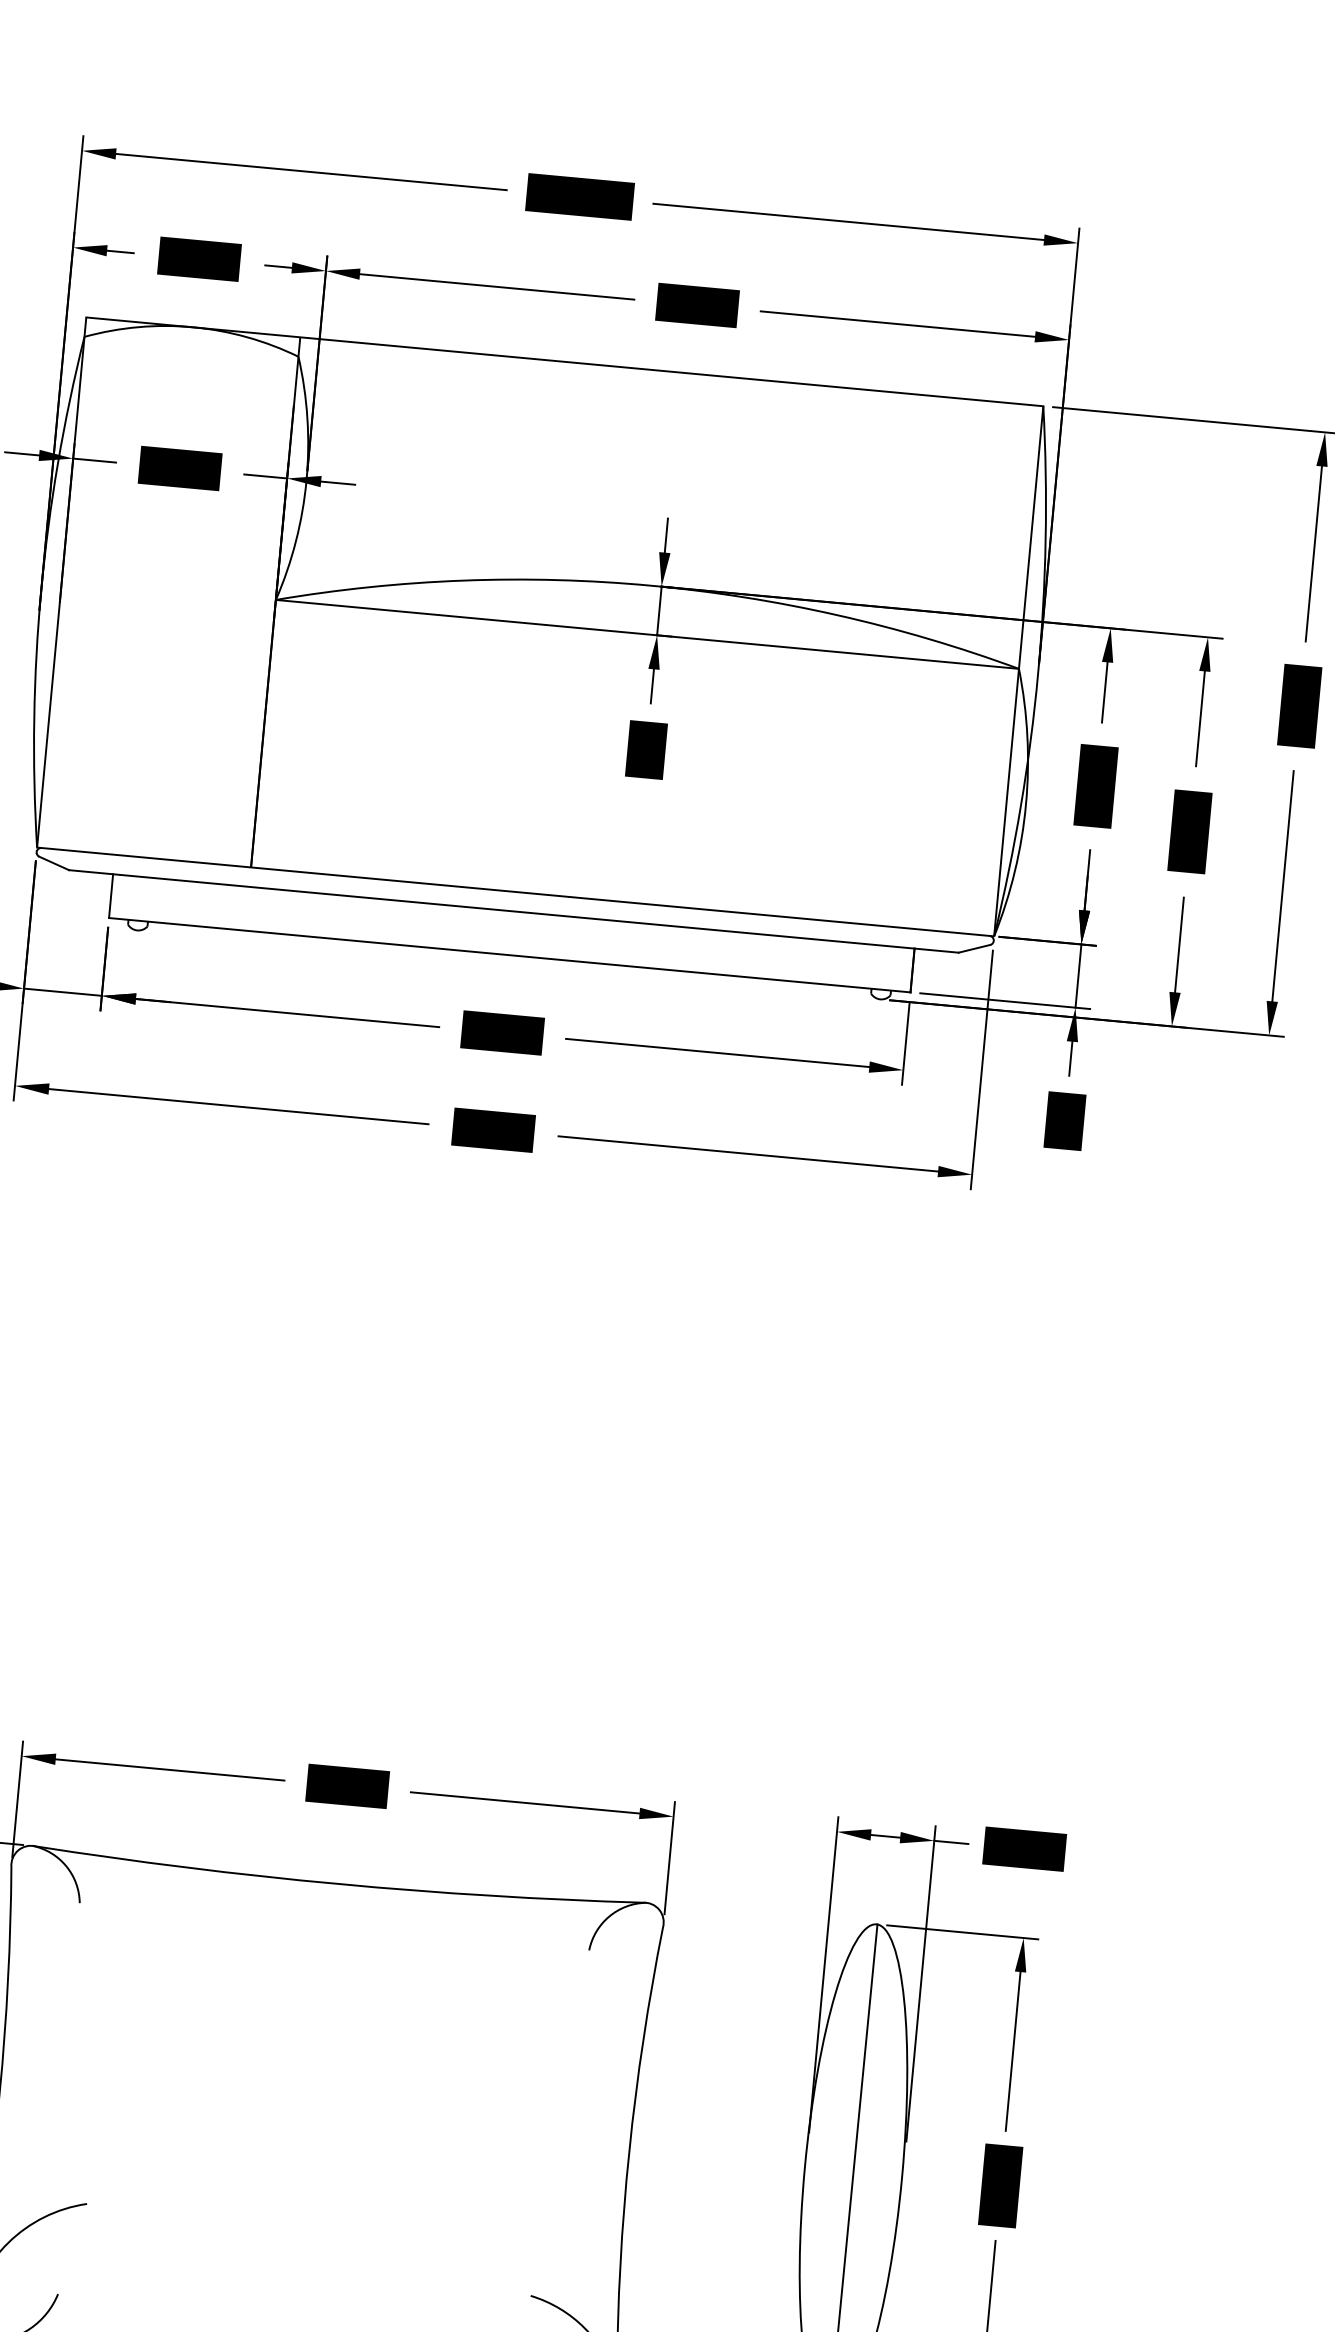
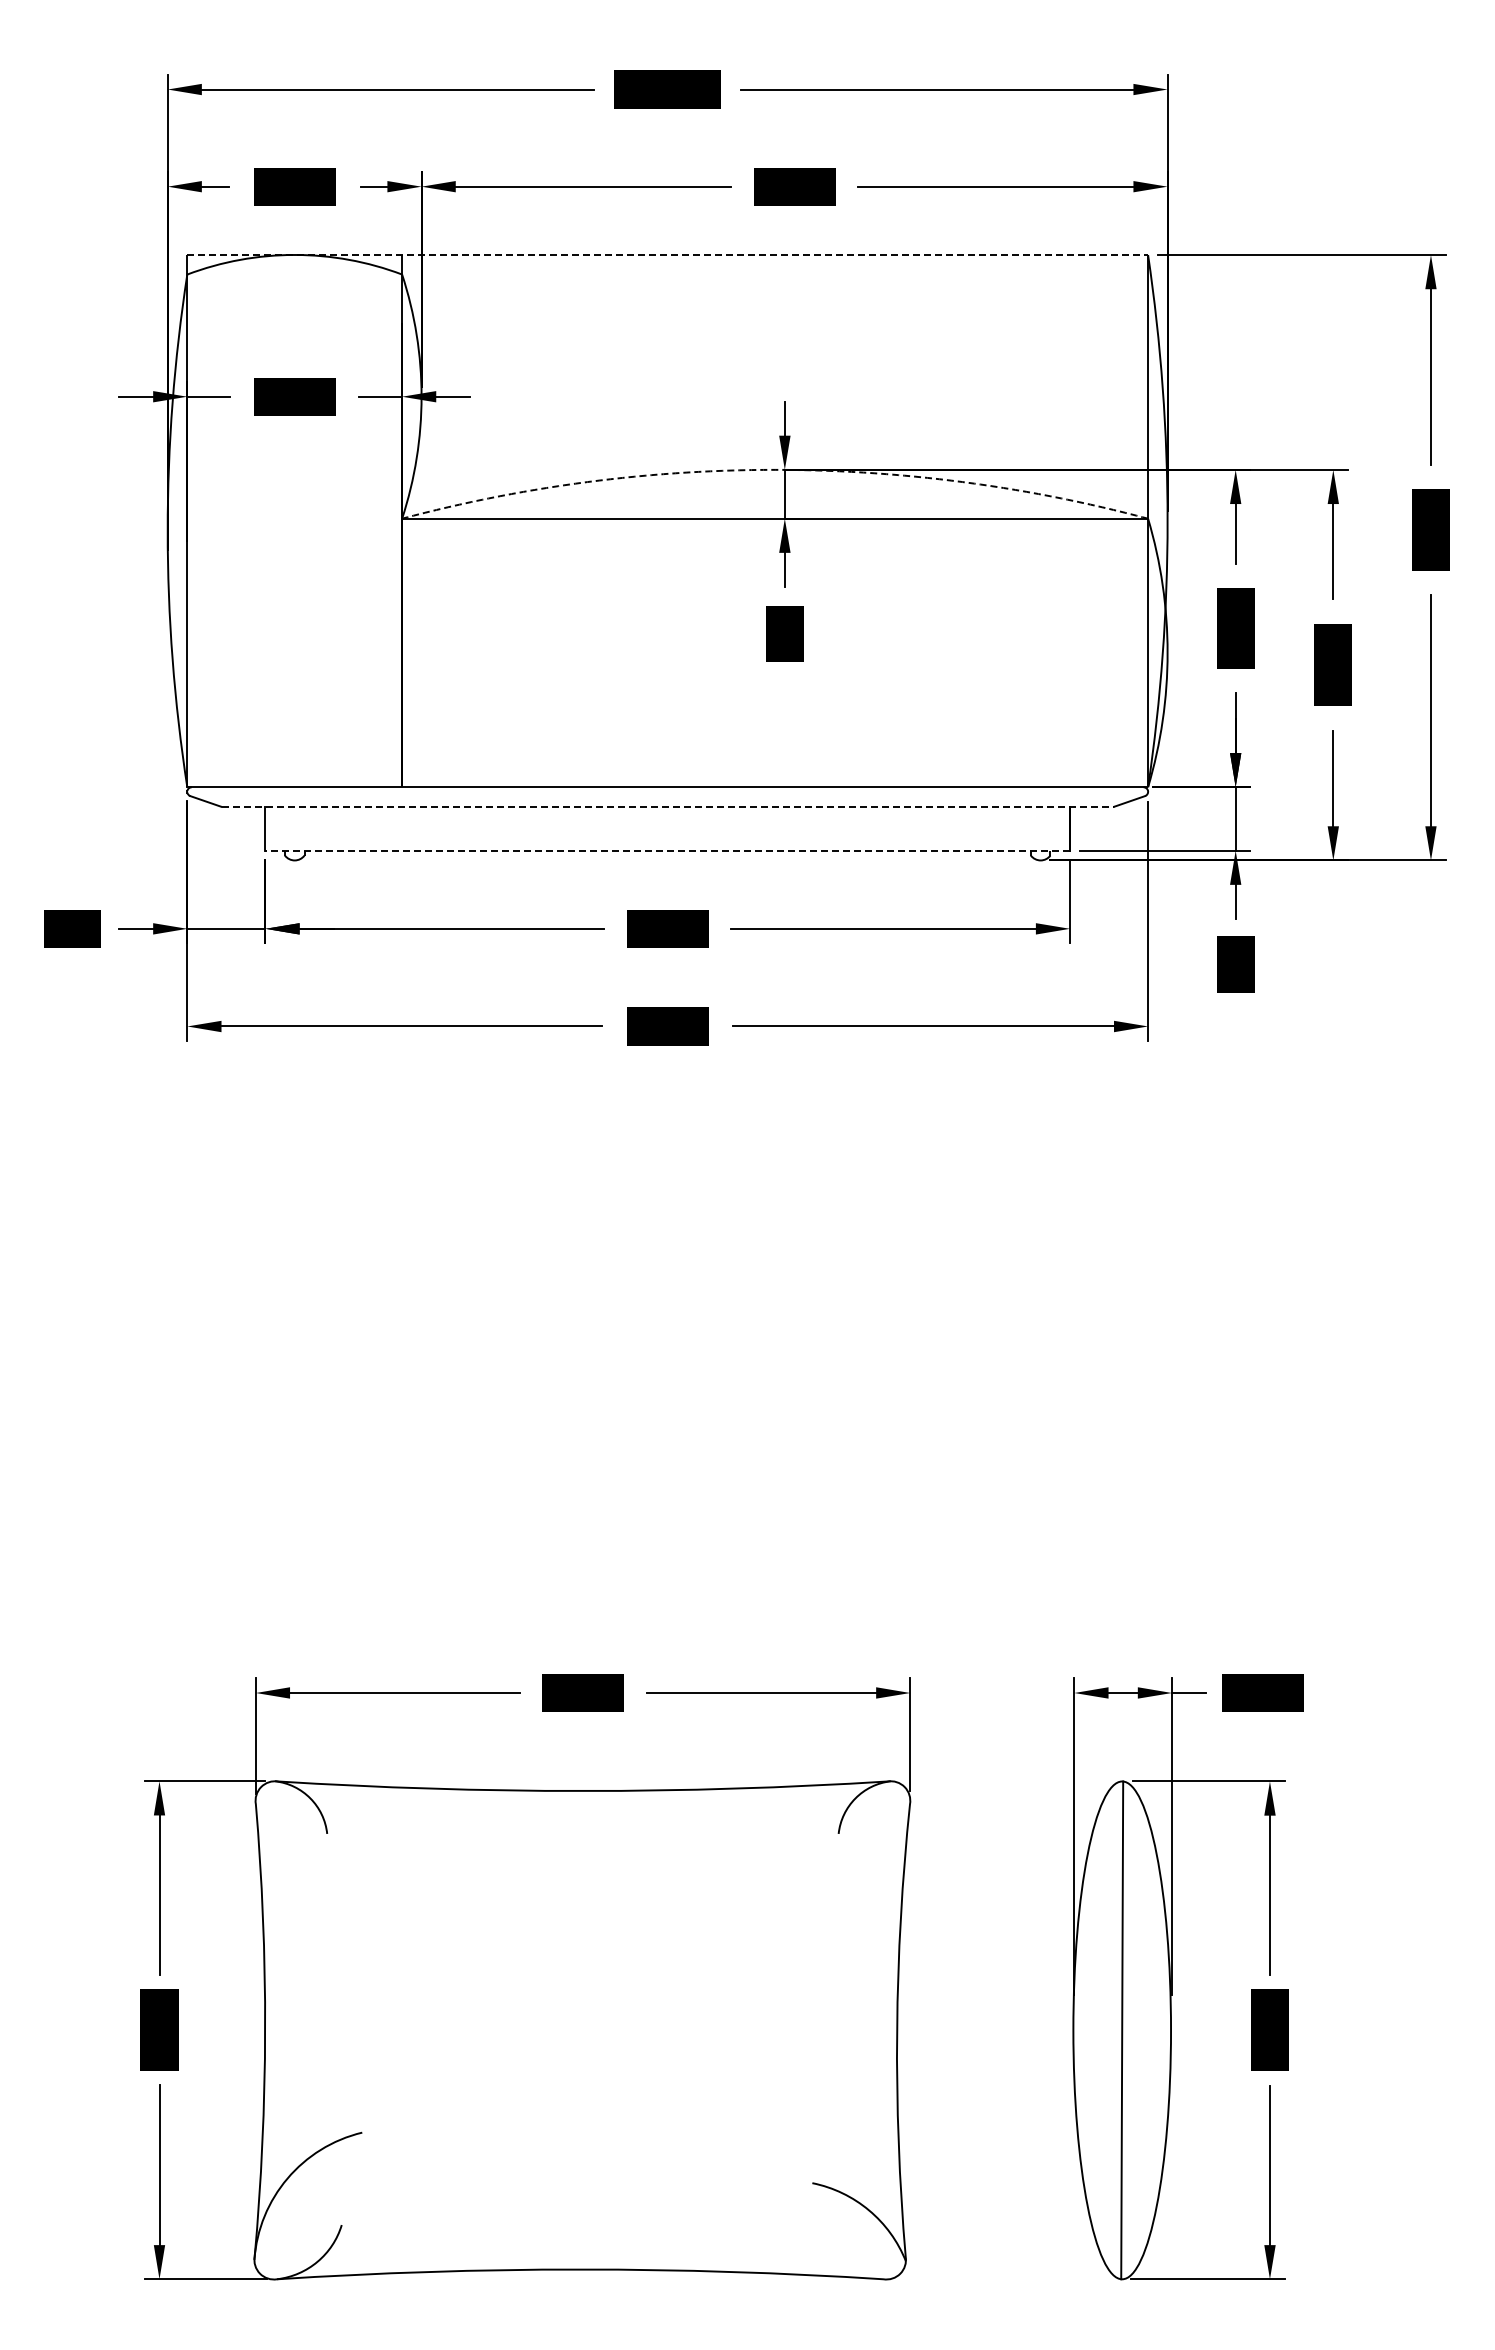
line: (565, 362) -> (668, 255), solid -> dashed
arc: (652, 585) -> (775, 469), solid -> dashed
line: (514, 911) -> (668, 806), solid -> dashed
line: (509, 954) -> (667, 850), solid -> dashed

